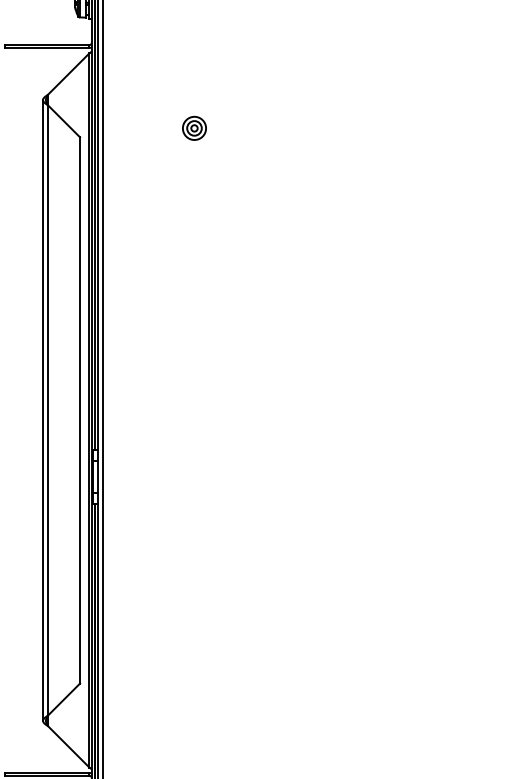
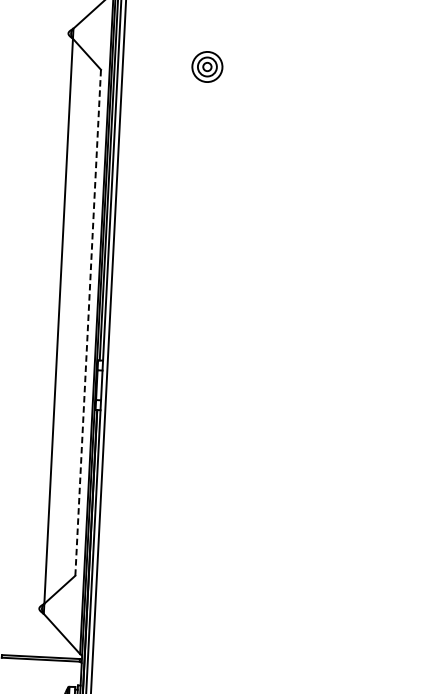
part: (194, 127) -> (207, 66), size x1.4
line: (80, 409) -> (88, 321), solid -> dashed
line: (43, 410) -> (54, 321), removed

